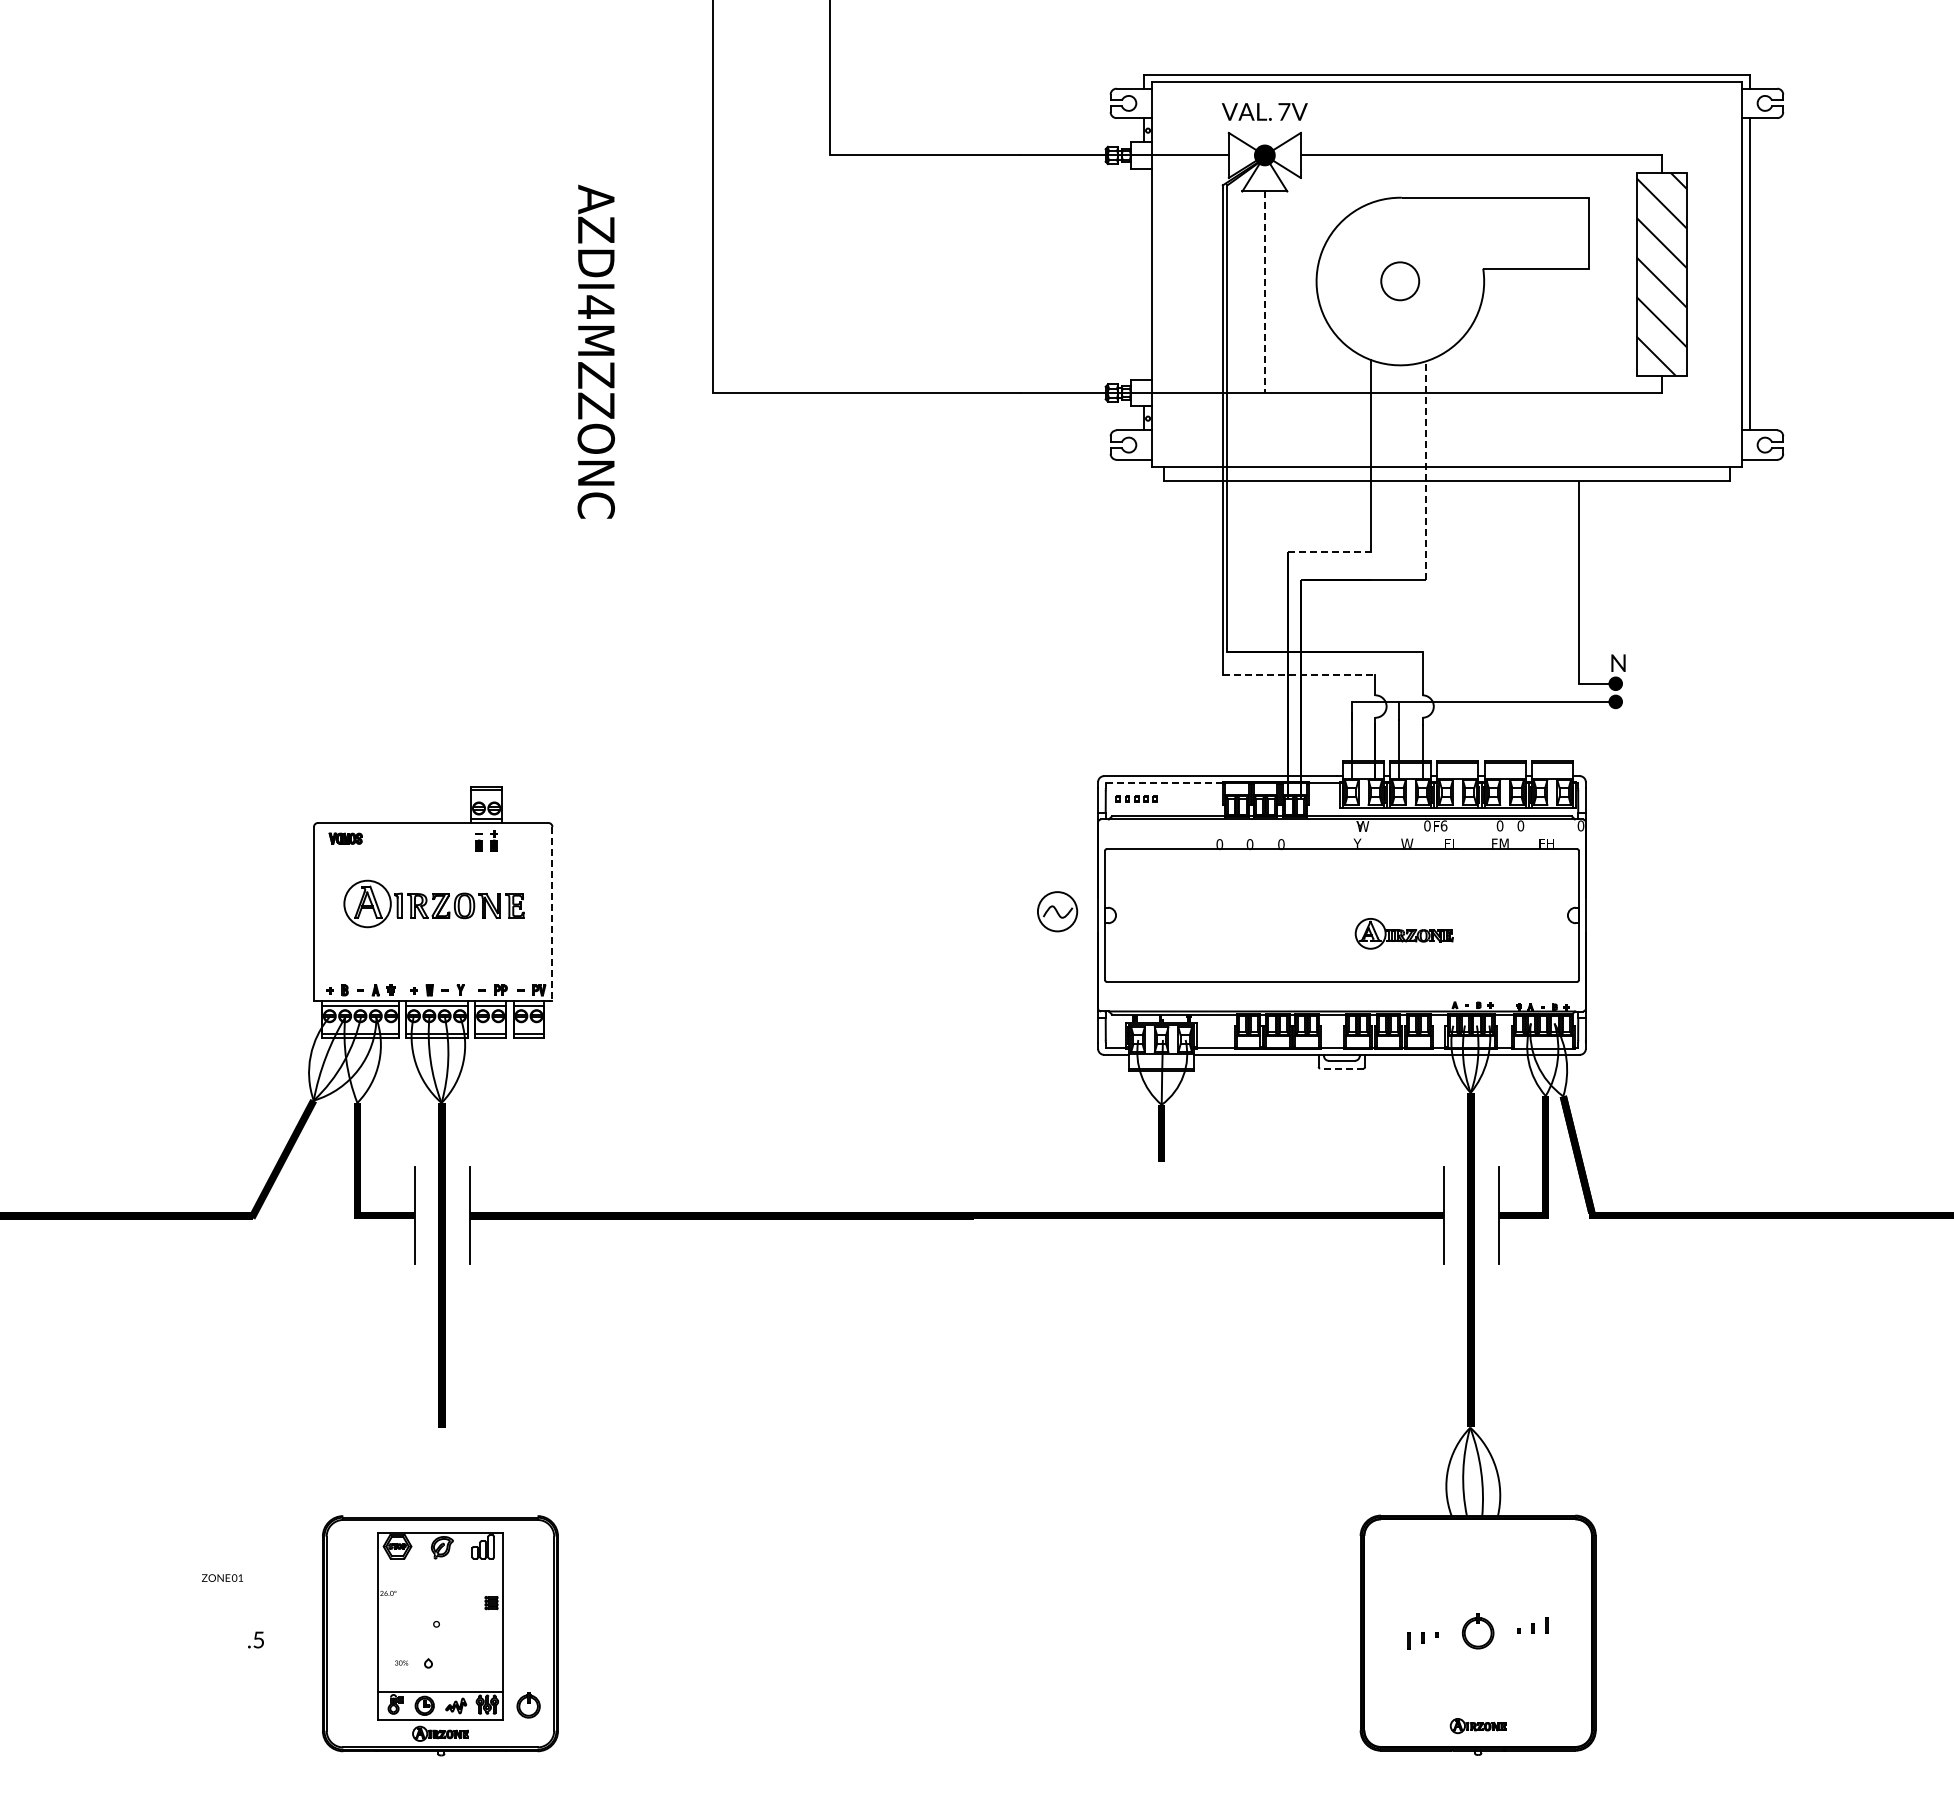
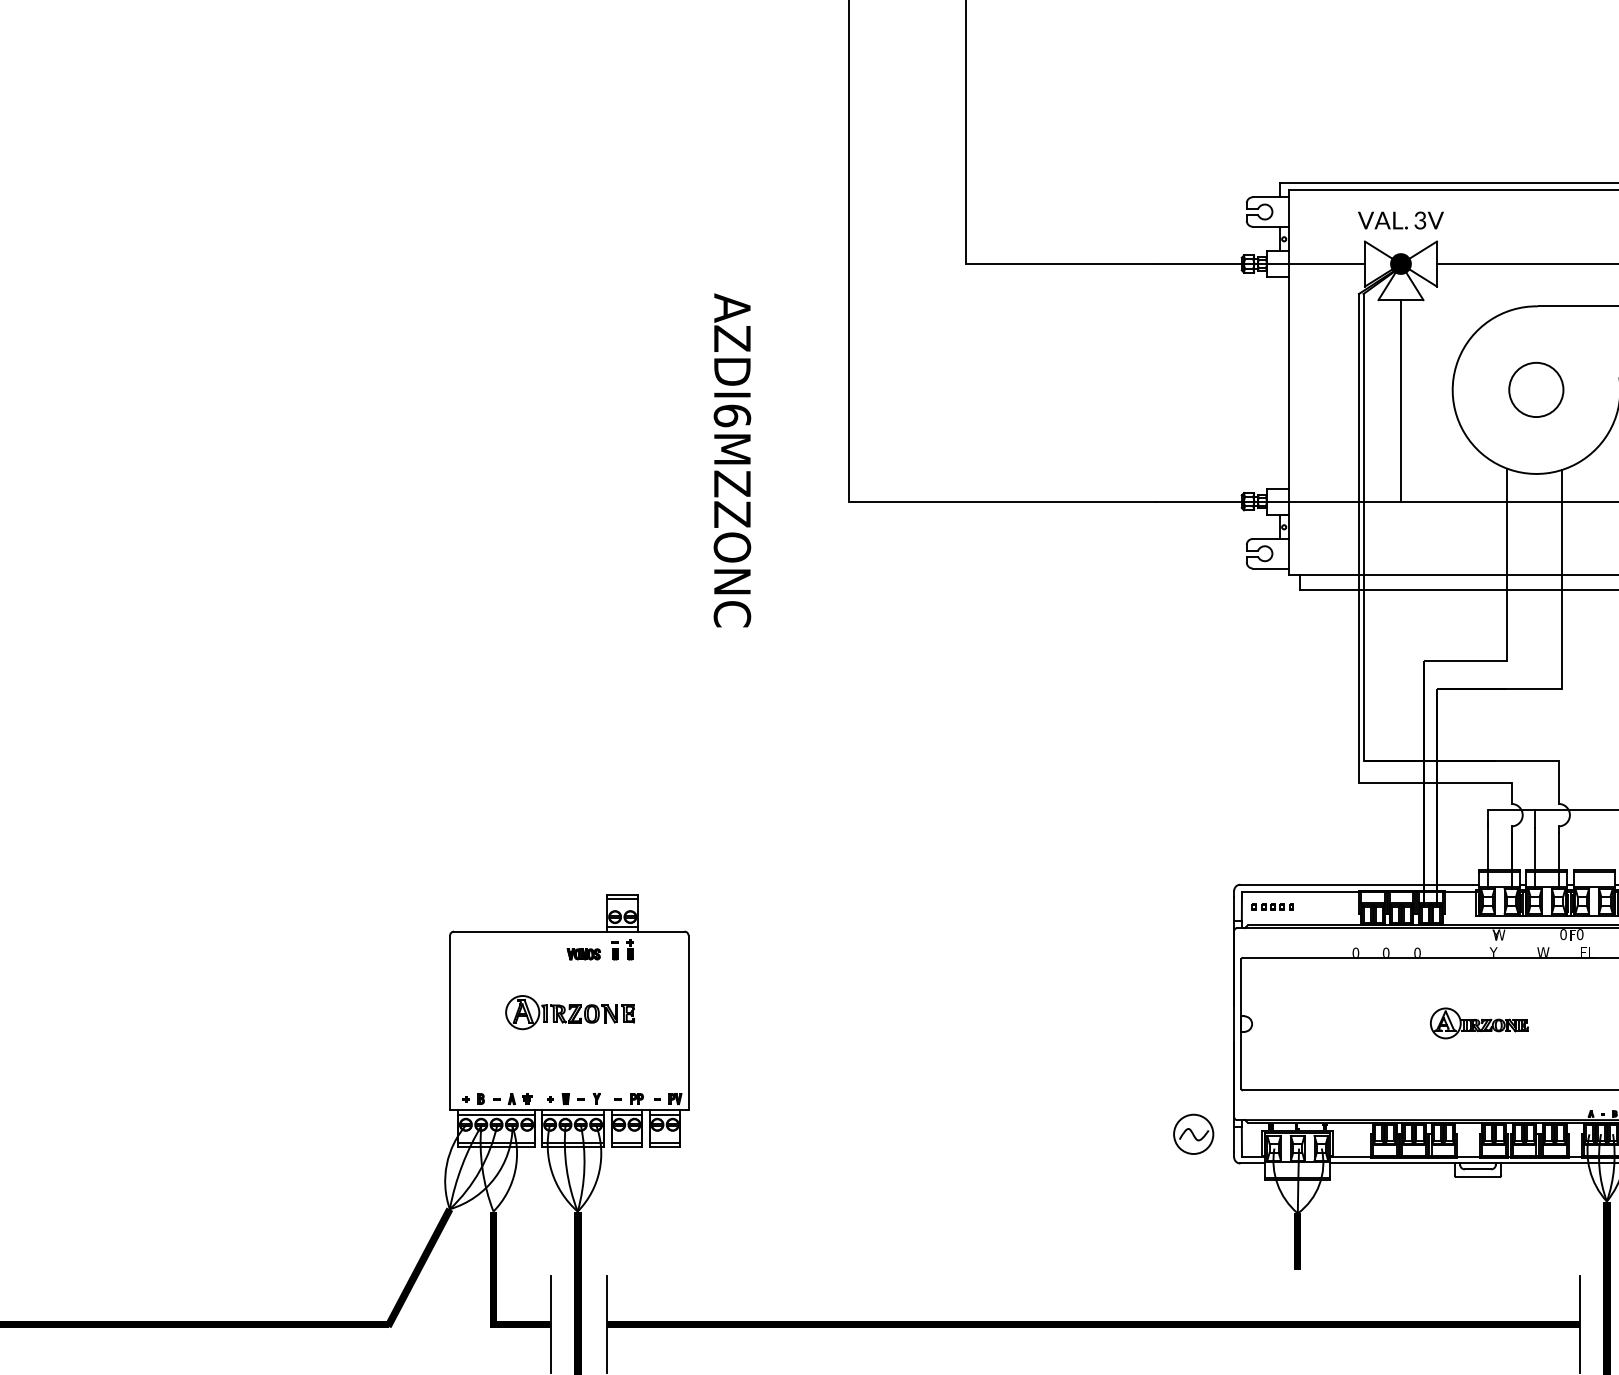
text: (1284, 111) -> (1420, 220), 7V -> 3V
circle: (1400, 281) -> (1536, 390), size x1.43
line: (1264, 292) -> (1400, 401), dashed -> solid
text: (595, 306) -> (731, 415), AZDI4MZZONC -> AZDI6MZZONC
line: (1425, 470) -> (1561, 579), dashed -> solid
line: (1329, 552) -> (1465, 661), dashed -> solid
line: (1299, 674) -> (1435, 783), dashed -> solid
line: (1164, 783) -> (1300, 892), dashed -> solid
text: (1444, 825) -> (1580, 934), 6 -> 0
part: (345, 838) -> (583, 954), moved
part: (433, 903) -> (569, 1012), size x0.71
part: (1057, 911) -> (1193, 1134), moved
line: (552, 913) -> (688, 1022), dashed -> solid
part: (1403, 933) -> (1478, 1023), moved
line: (1341, 1068) -> (1477, 1177), dashed -> solid

